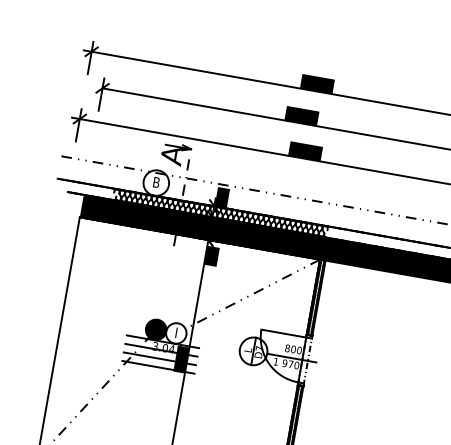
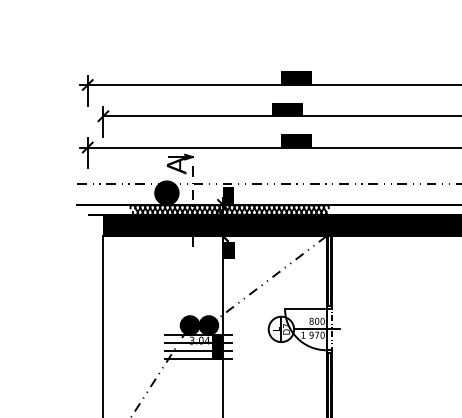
fill: (155, 182) -> (166, 192), added
fill: (175, 333) -> (208, 325), added

